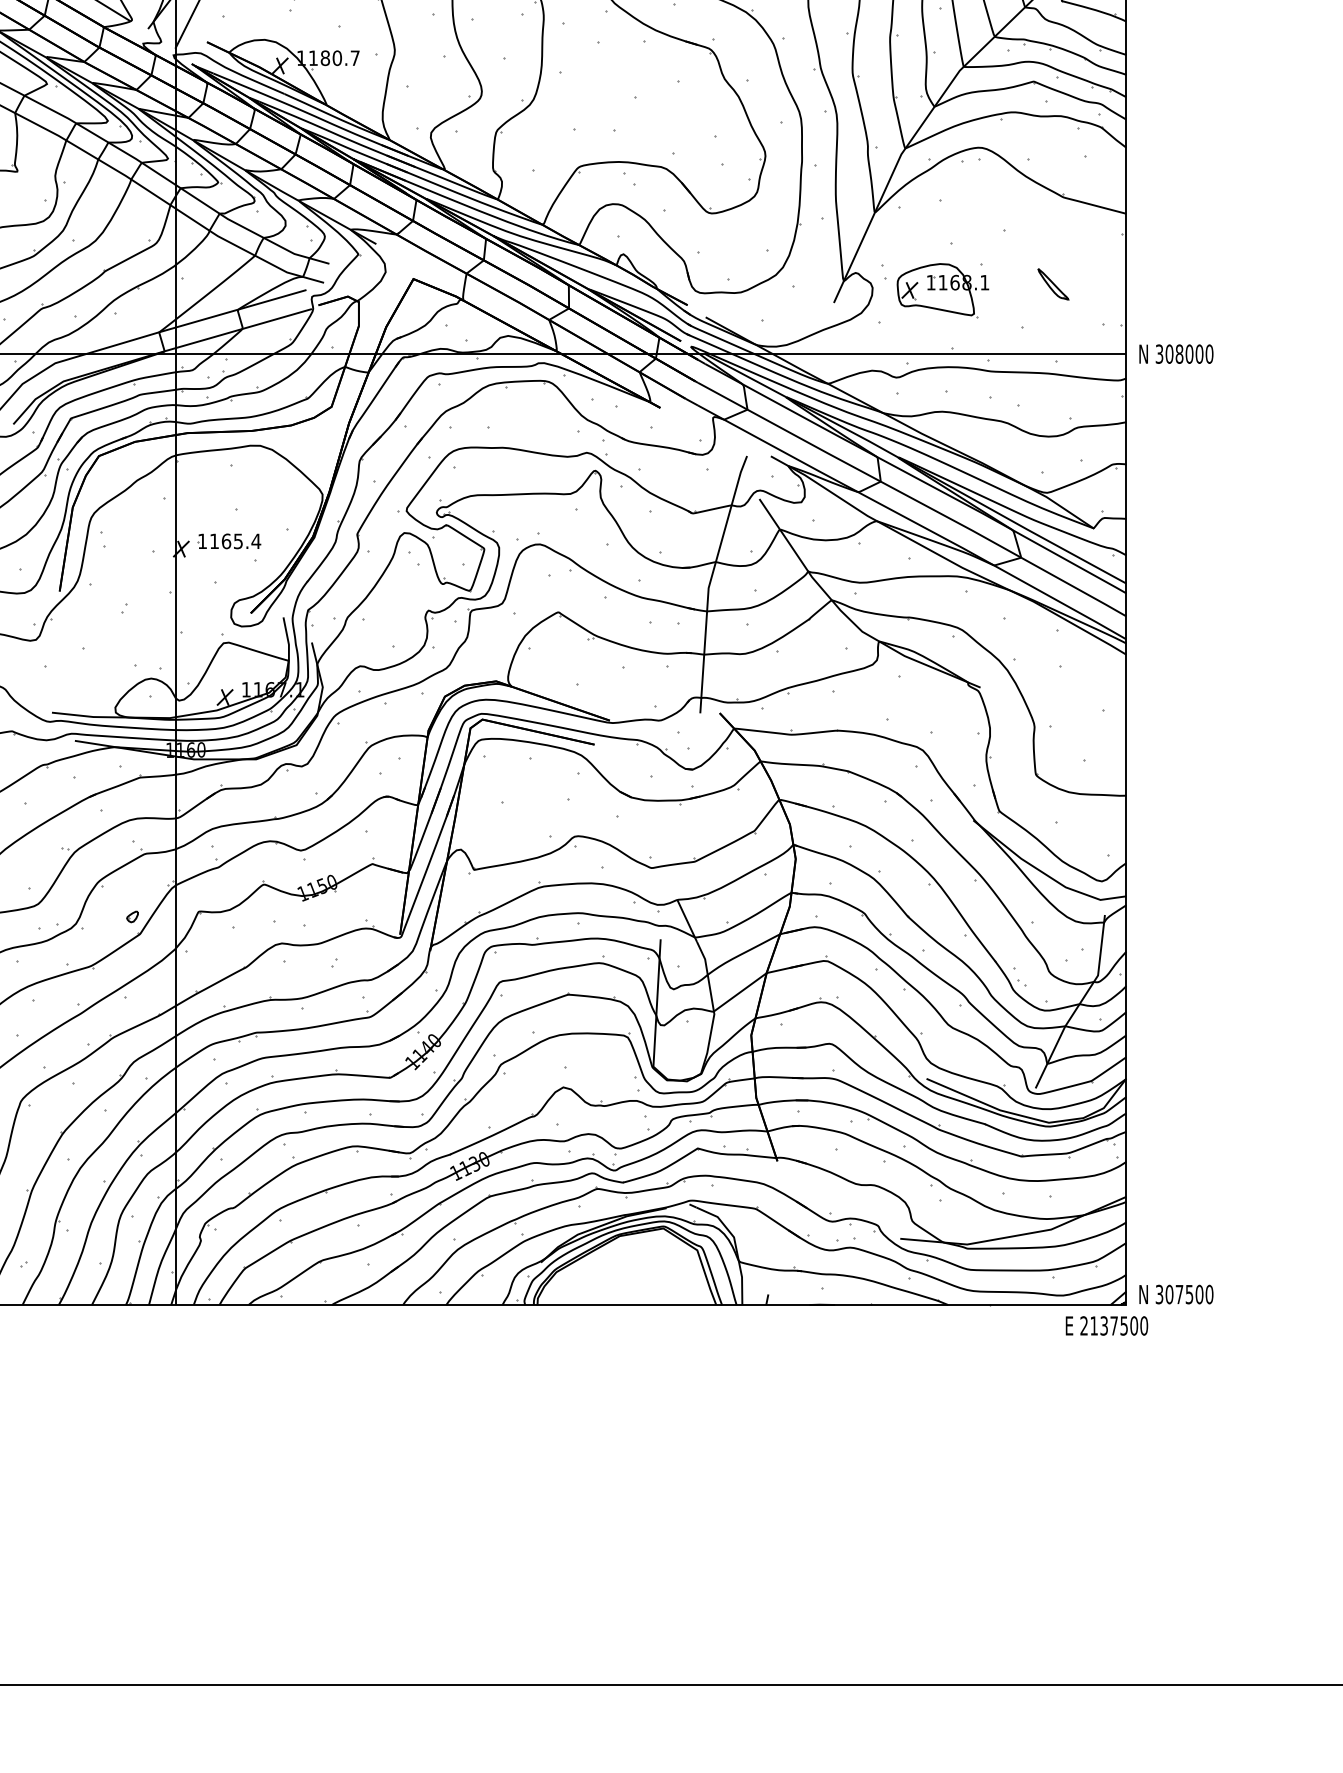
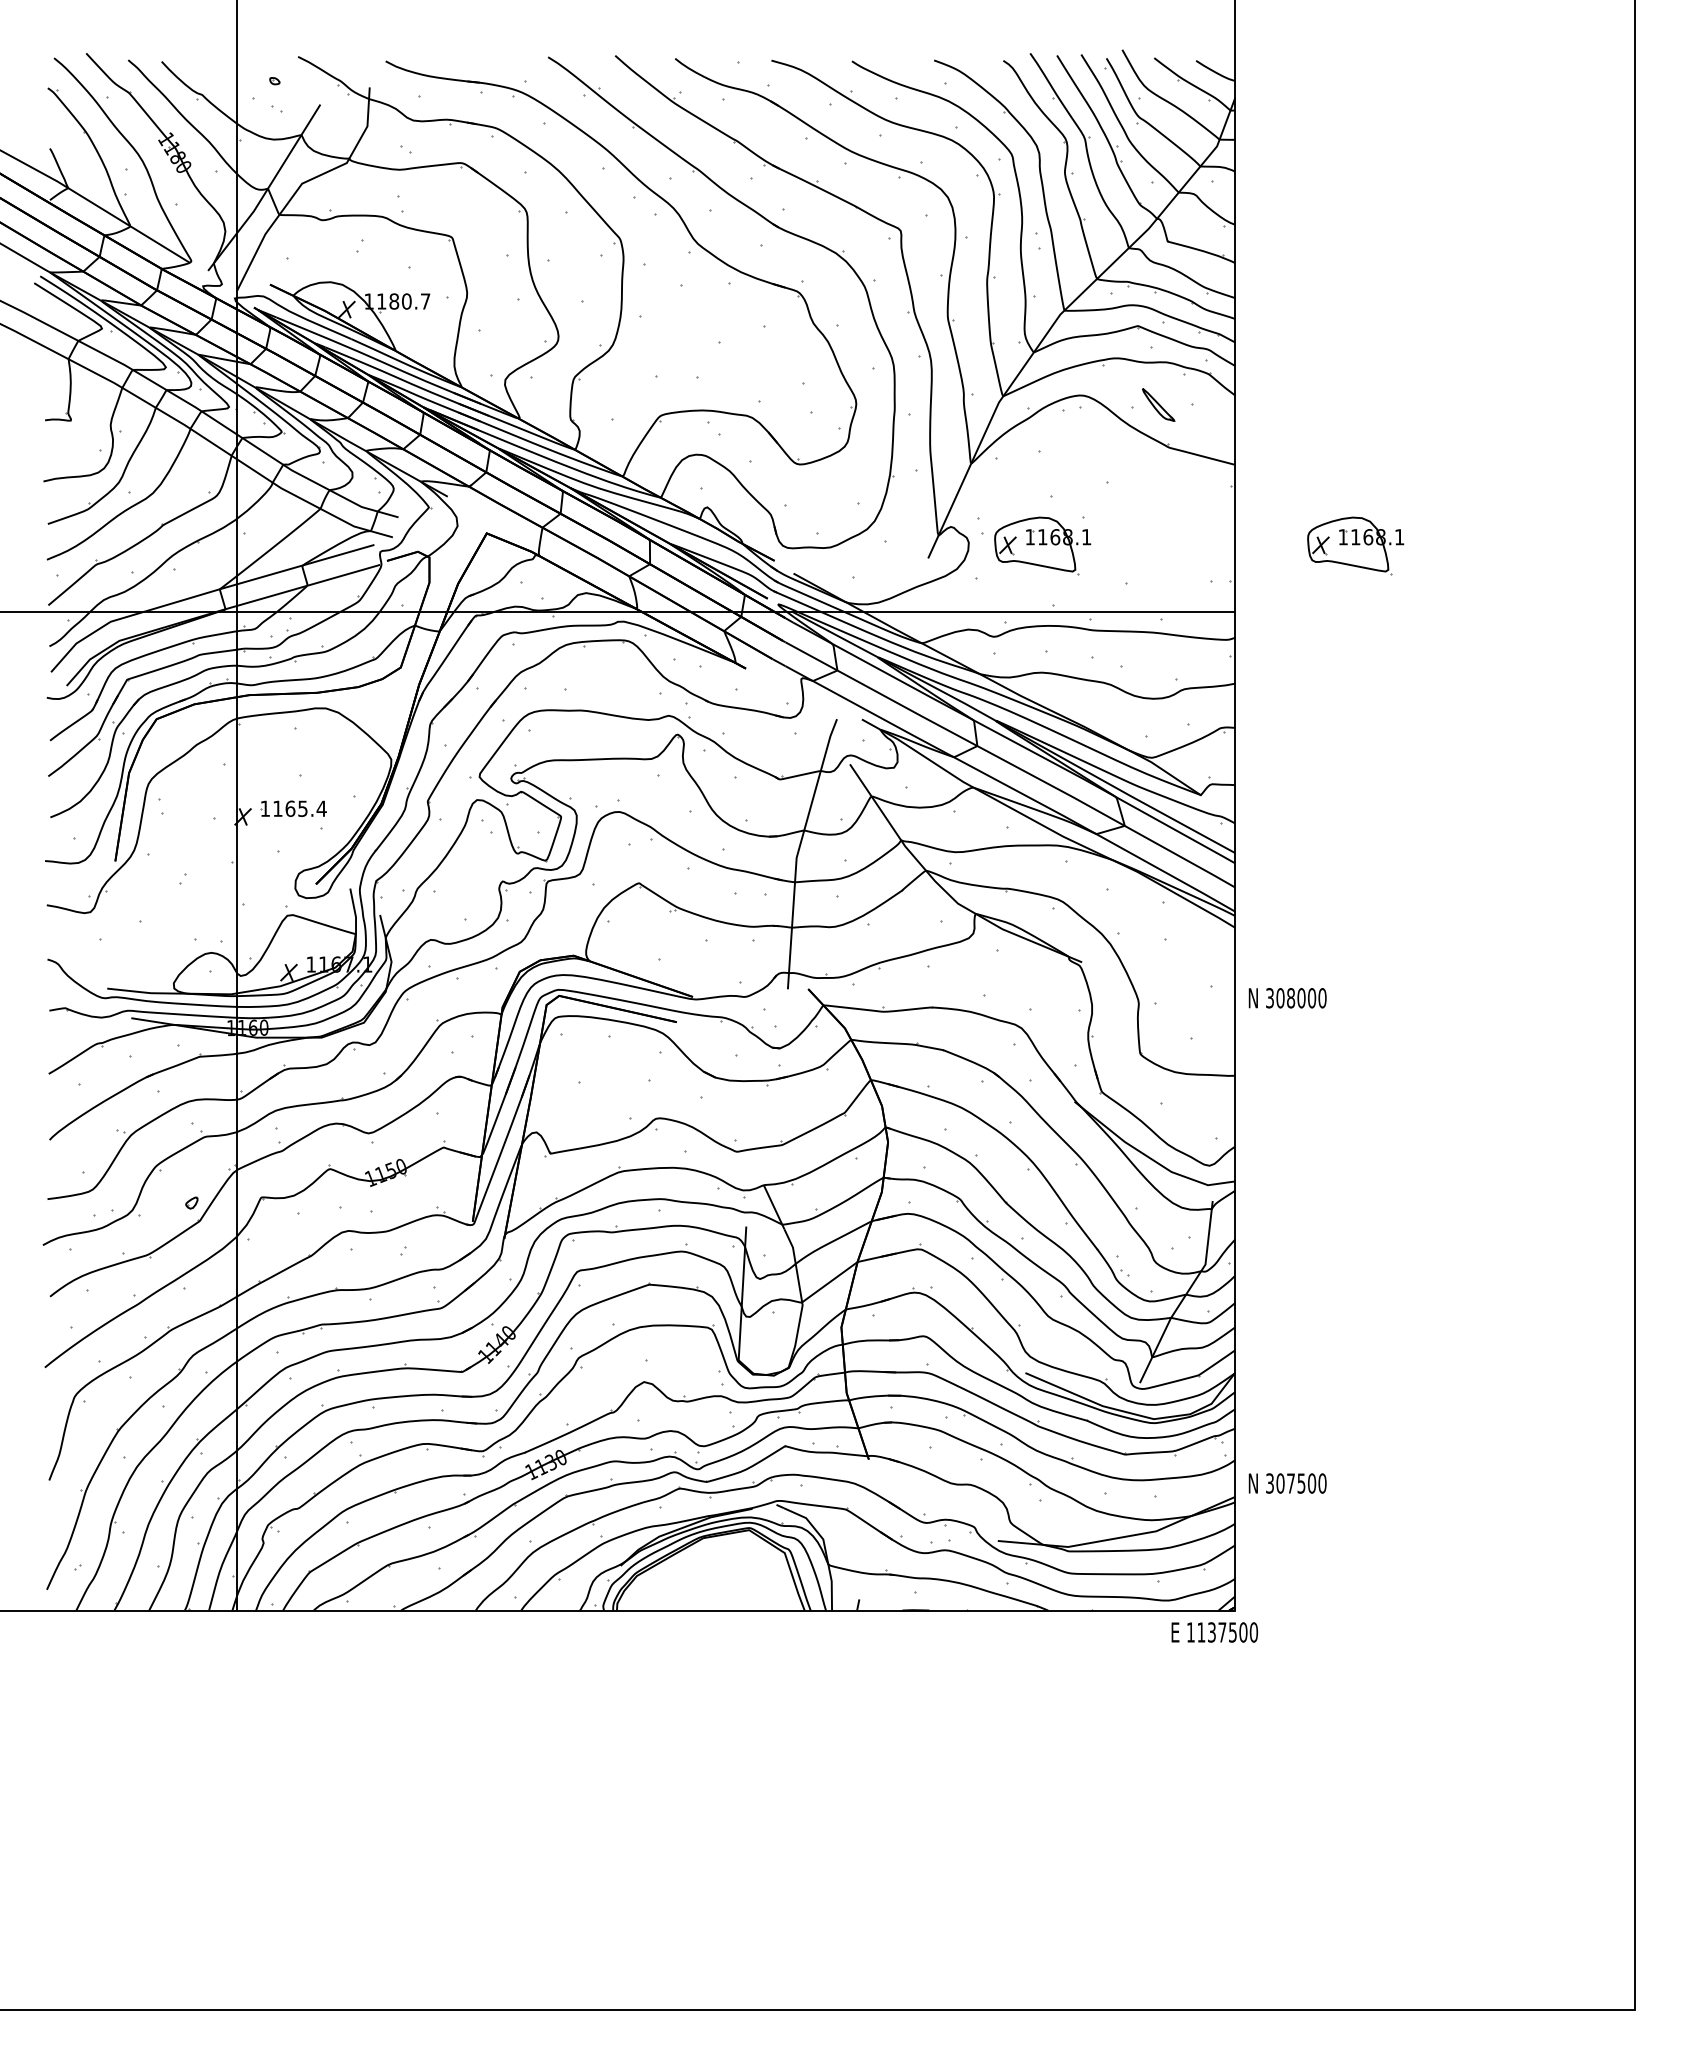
part: (1053, 283) -> (1158, 404), moved
part: (1240, 290) -> (1355, 545), added
text: (1176, 354) -> (1287, 998), moved
text: (1176, 1294) -> (1287, 1483), moved
text: (1083, 1325) -> (1190, 1632), 2137500 -> 1137500

